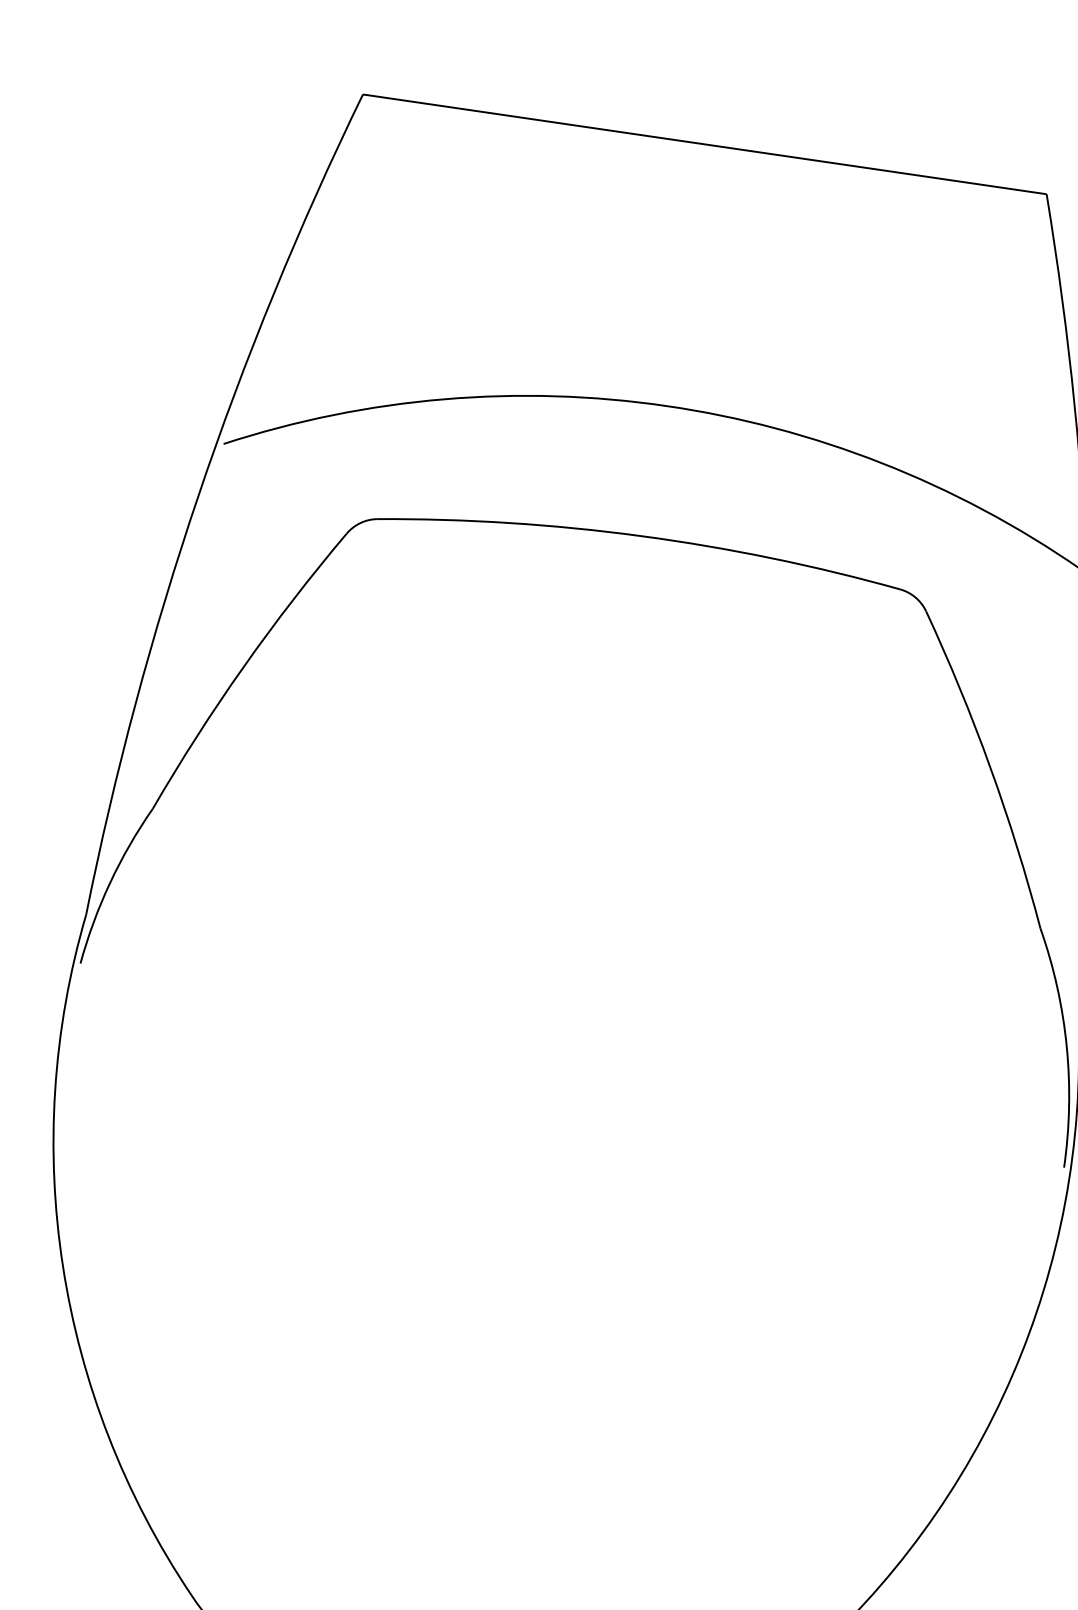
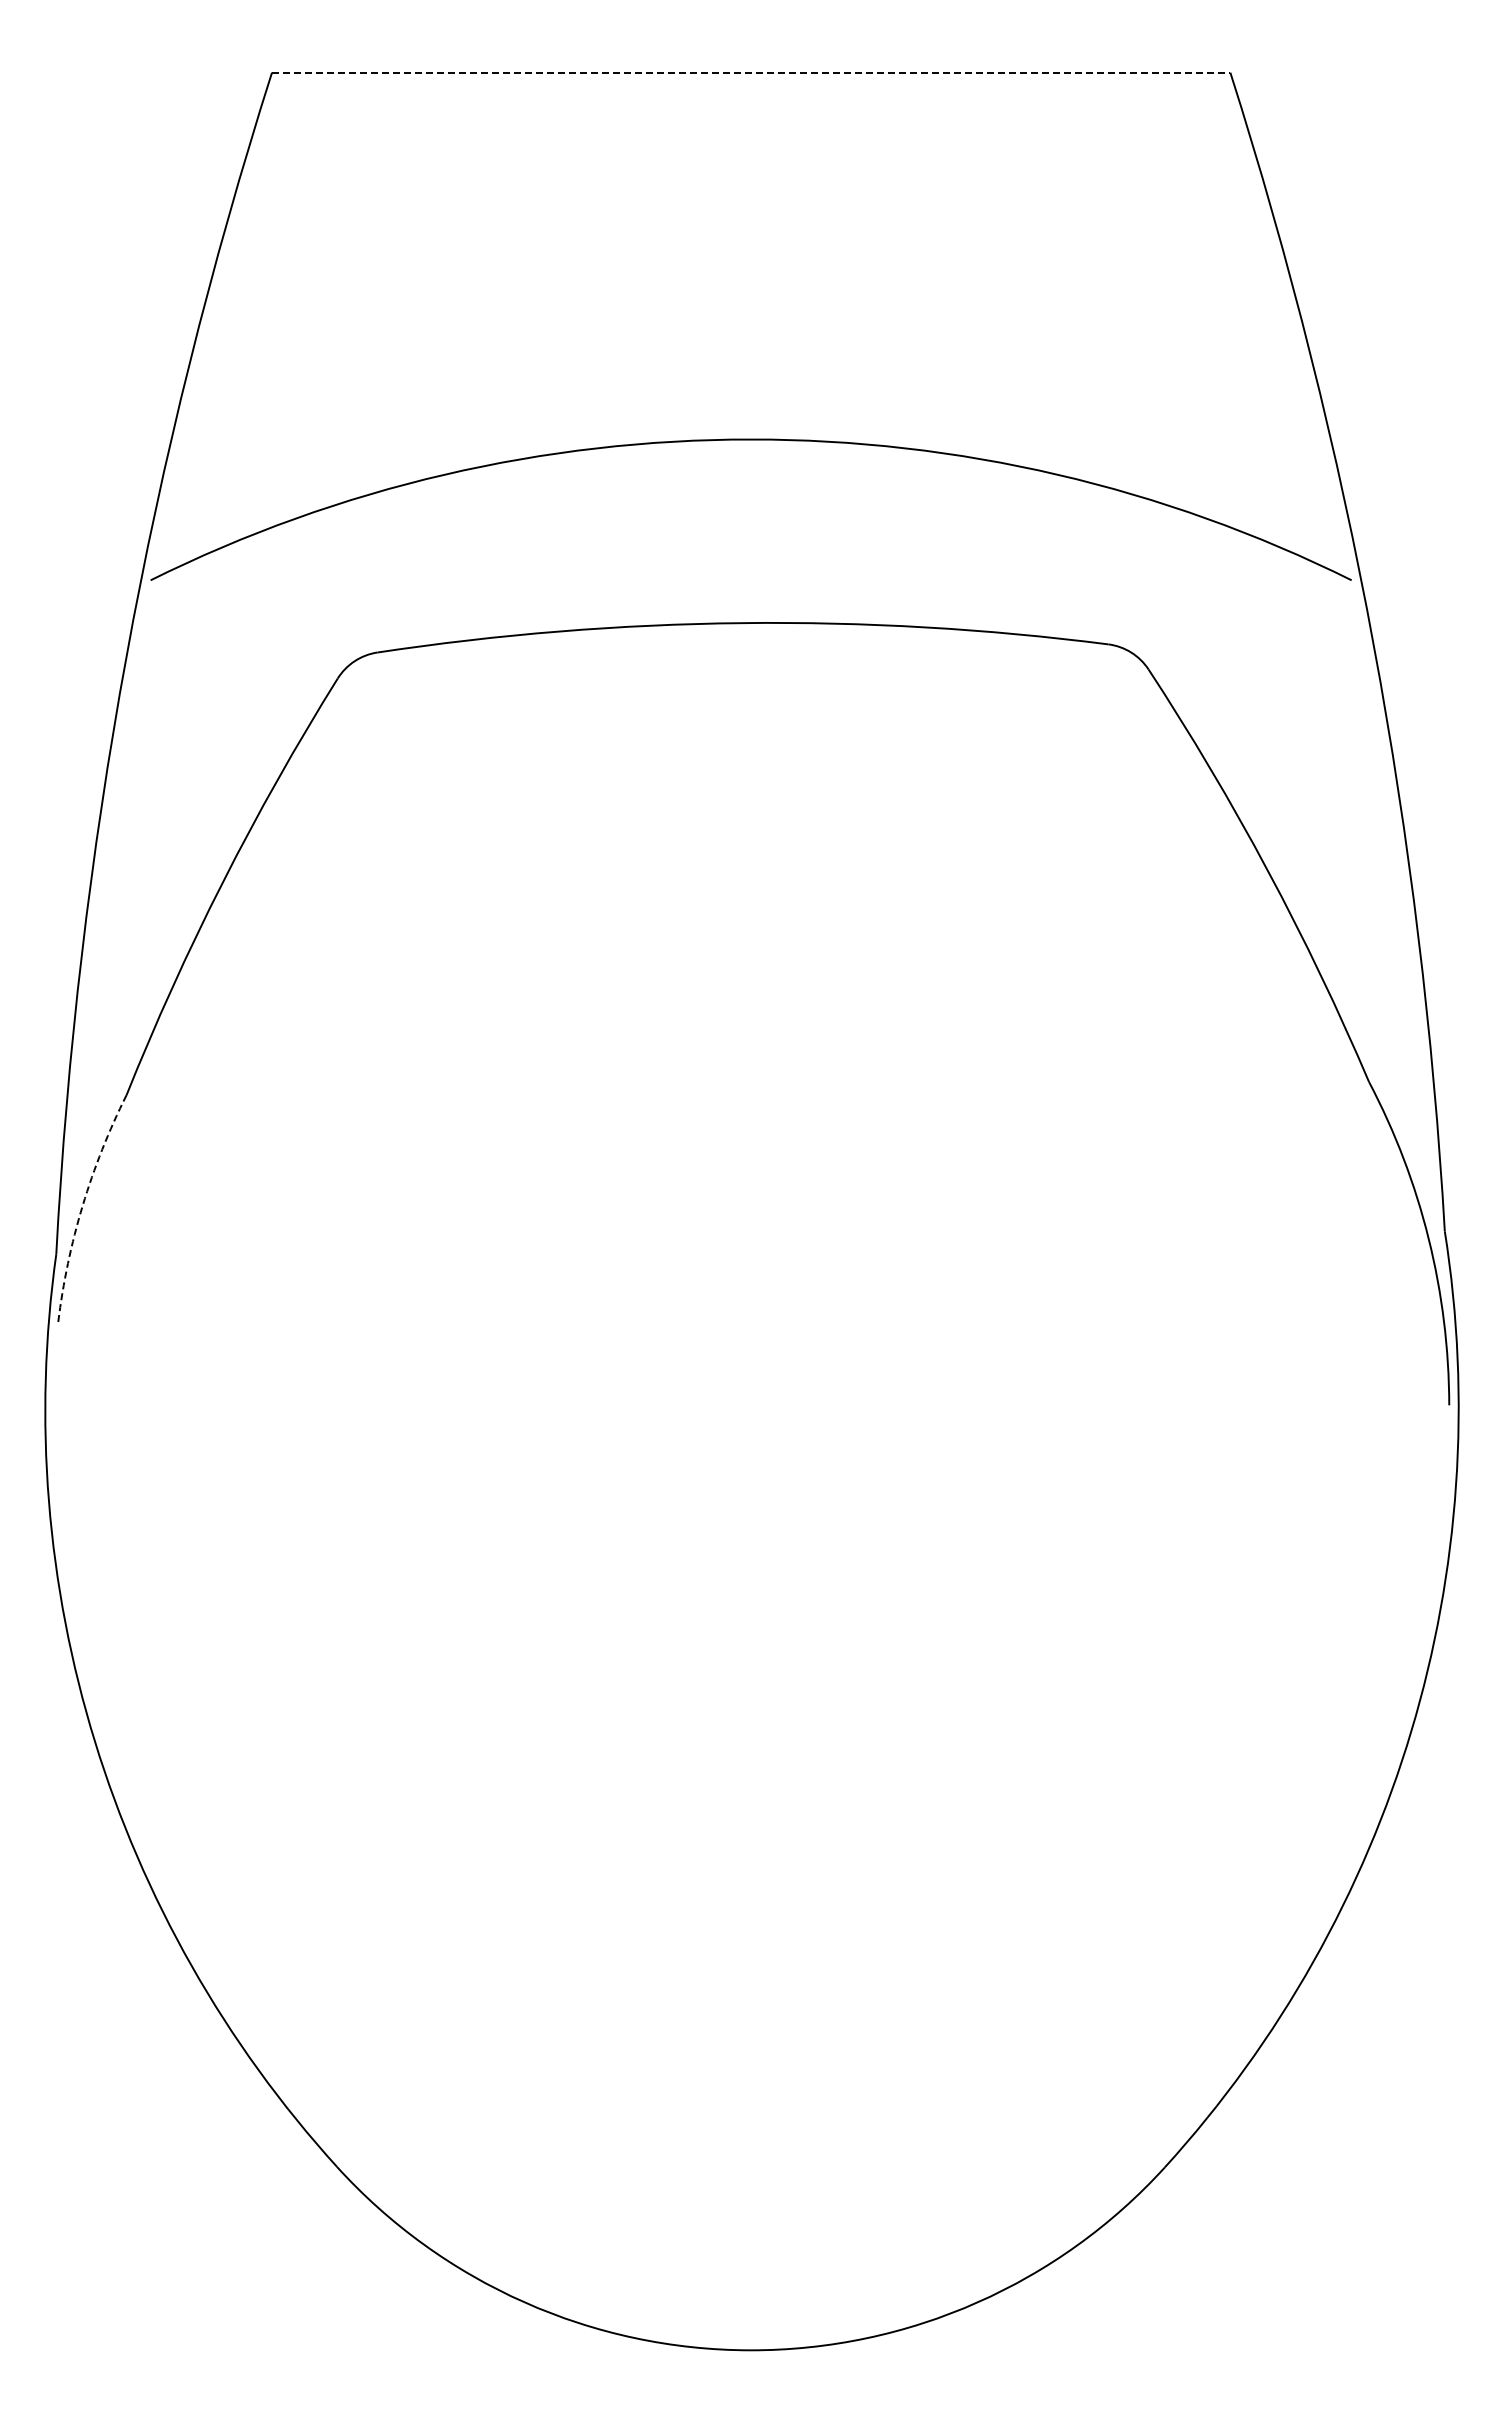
line: (705, 144) -> (751, 72), solid -> dashed
arc: (109, 882) -> (82, 1205), solid -> dashed

